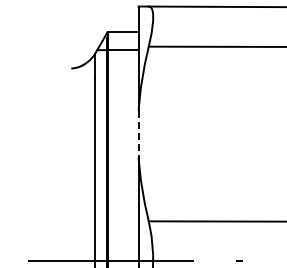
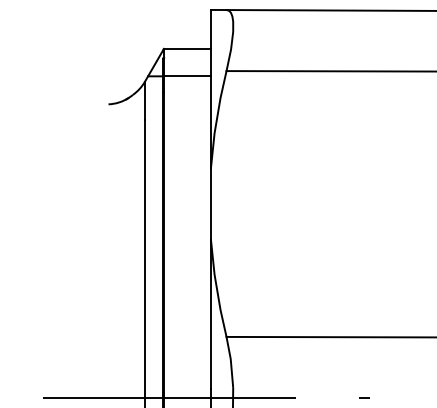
line: (138, 134) -> (210, 204), dashed -> solid

